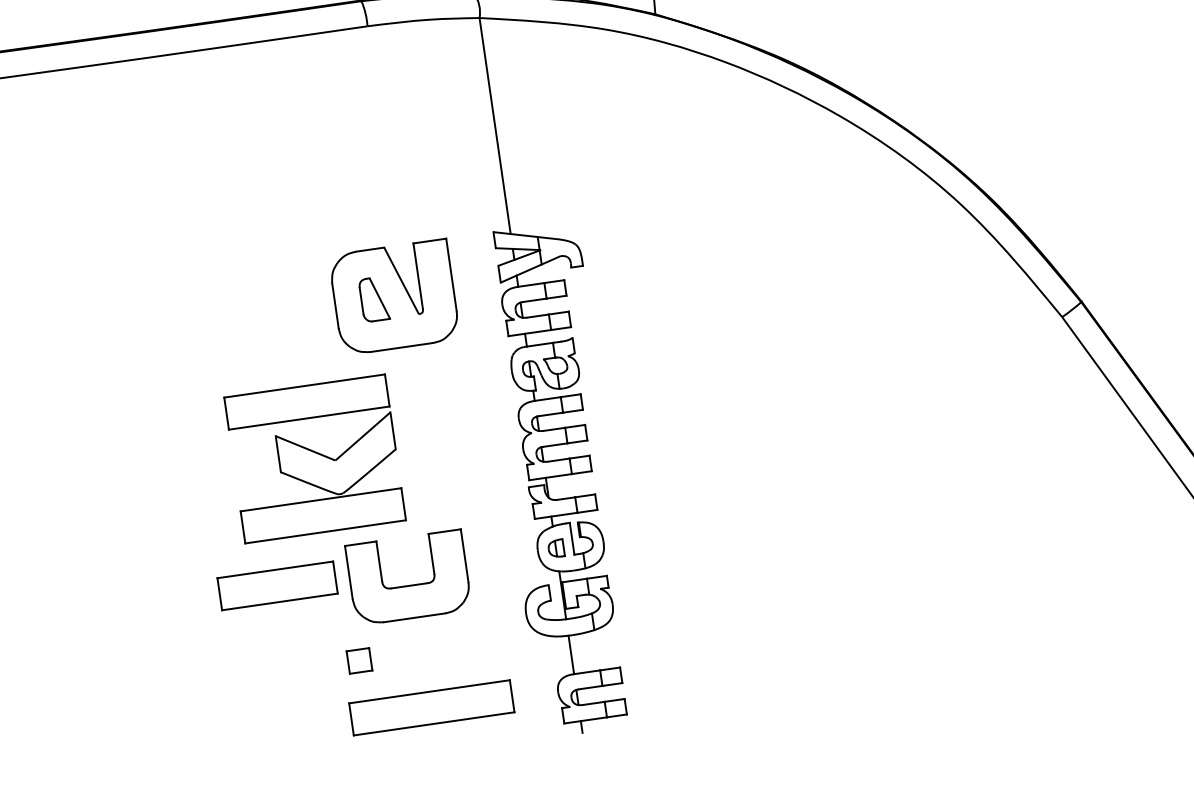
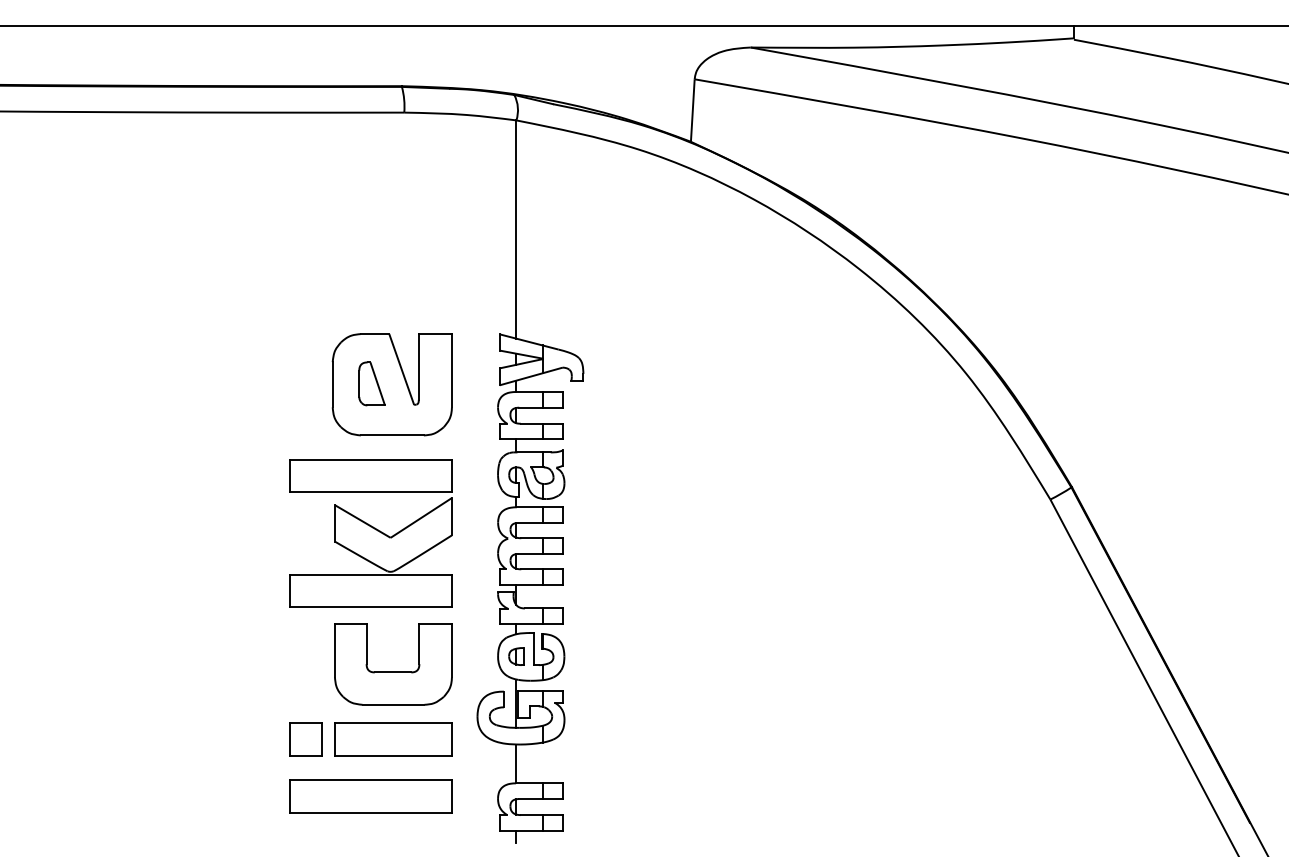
part: (314, 459) -> (370, 533), moved
part: (409, 584) -> (393, 671), moved
part: (277, 585) -> (393, 739), moved
part: (359, 660) -> (305, 739), size x1.43

